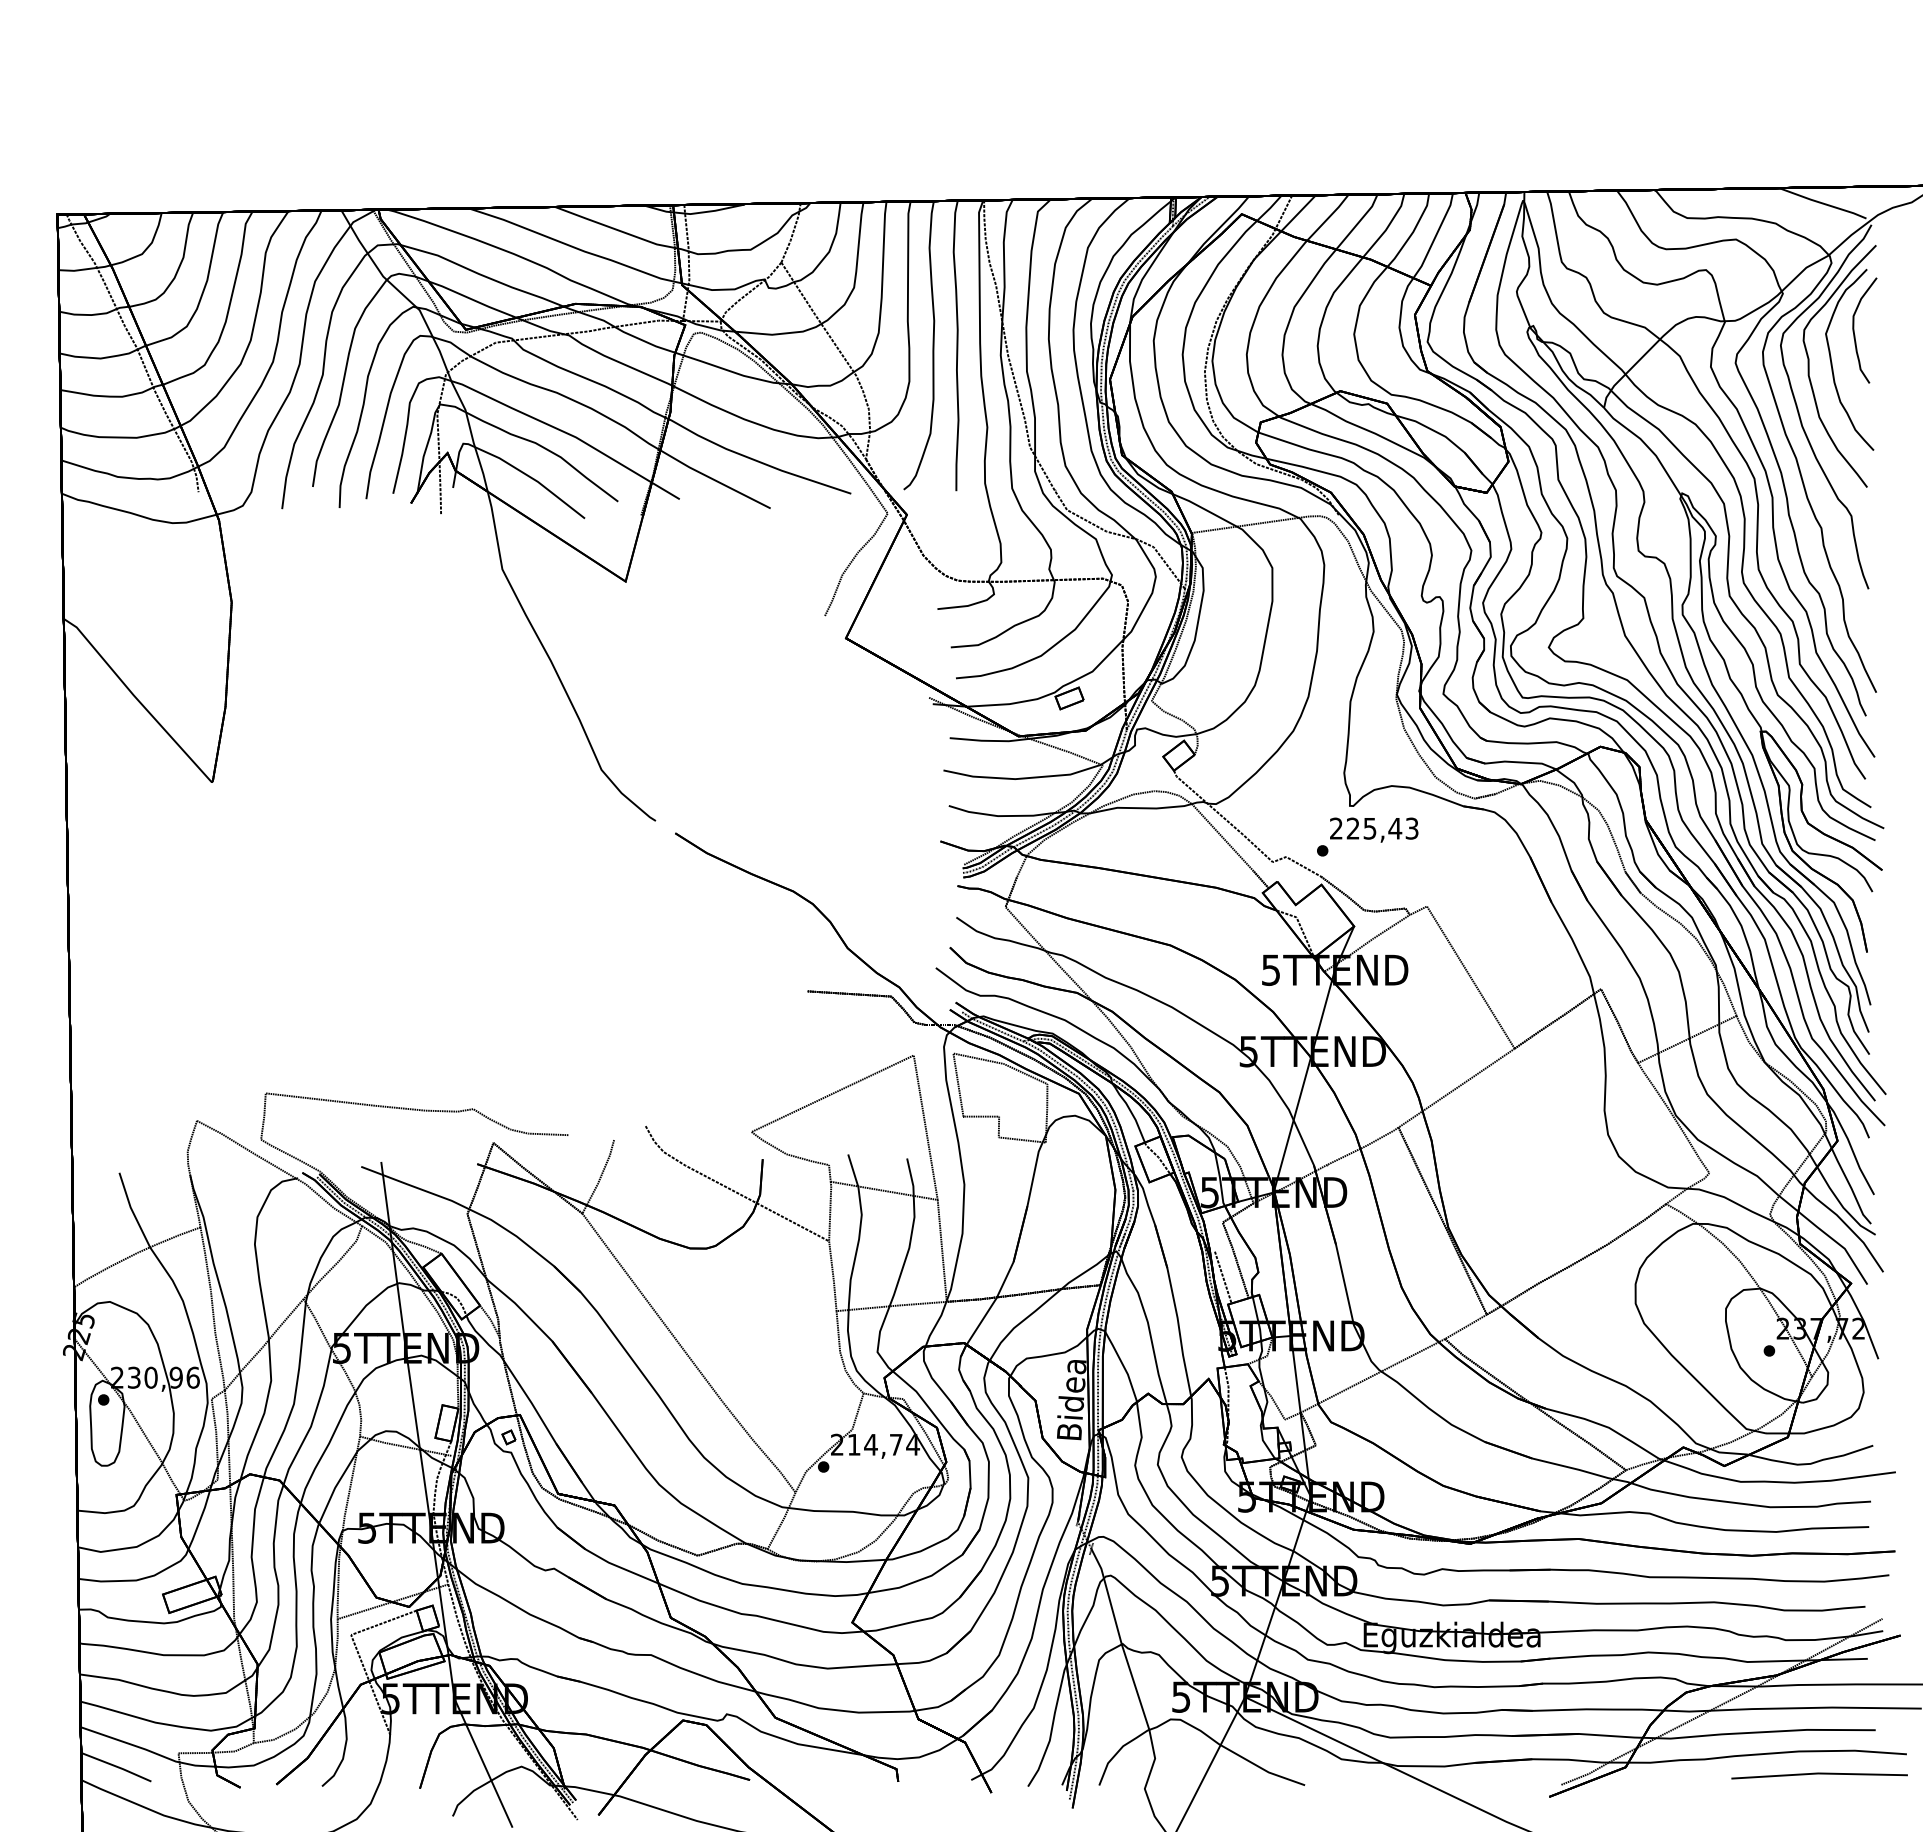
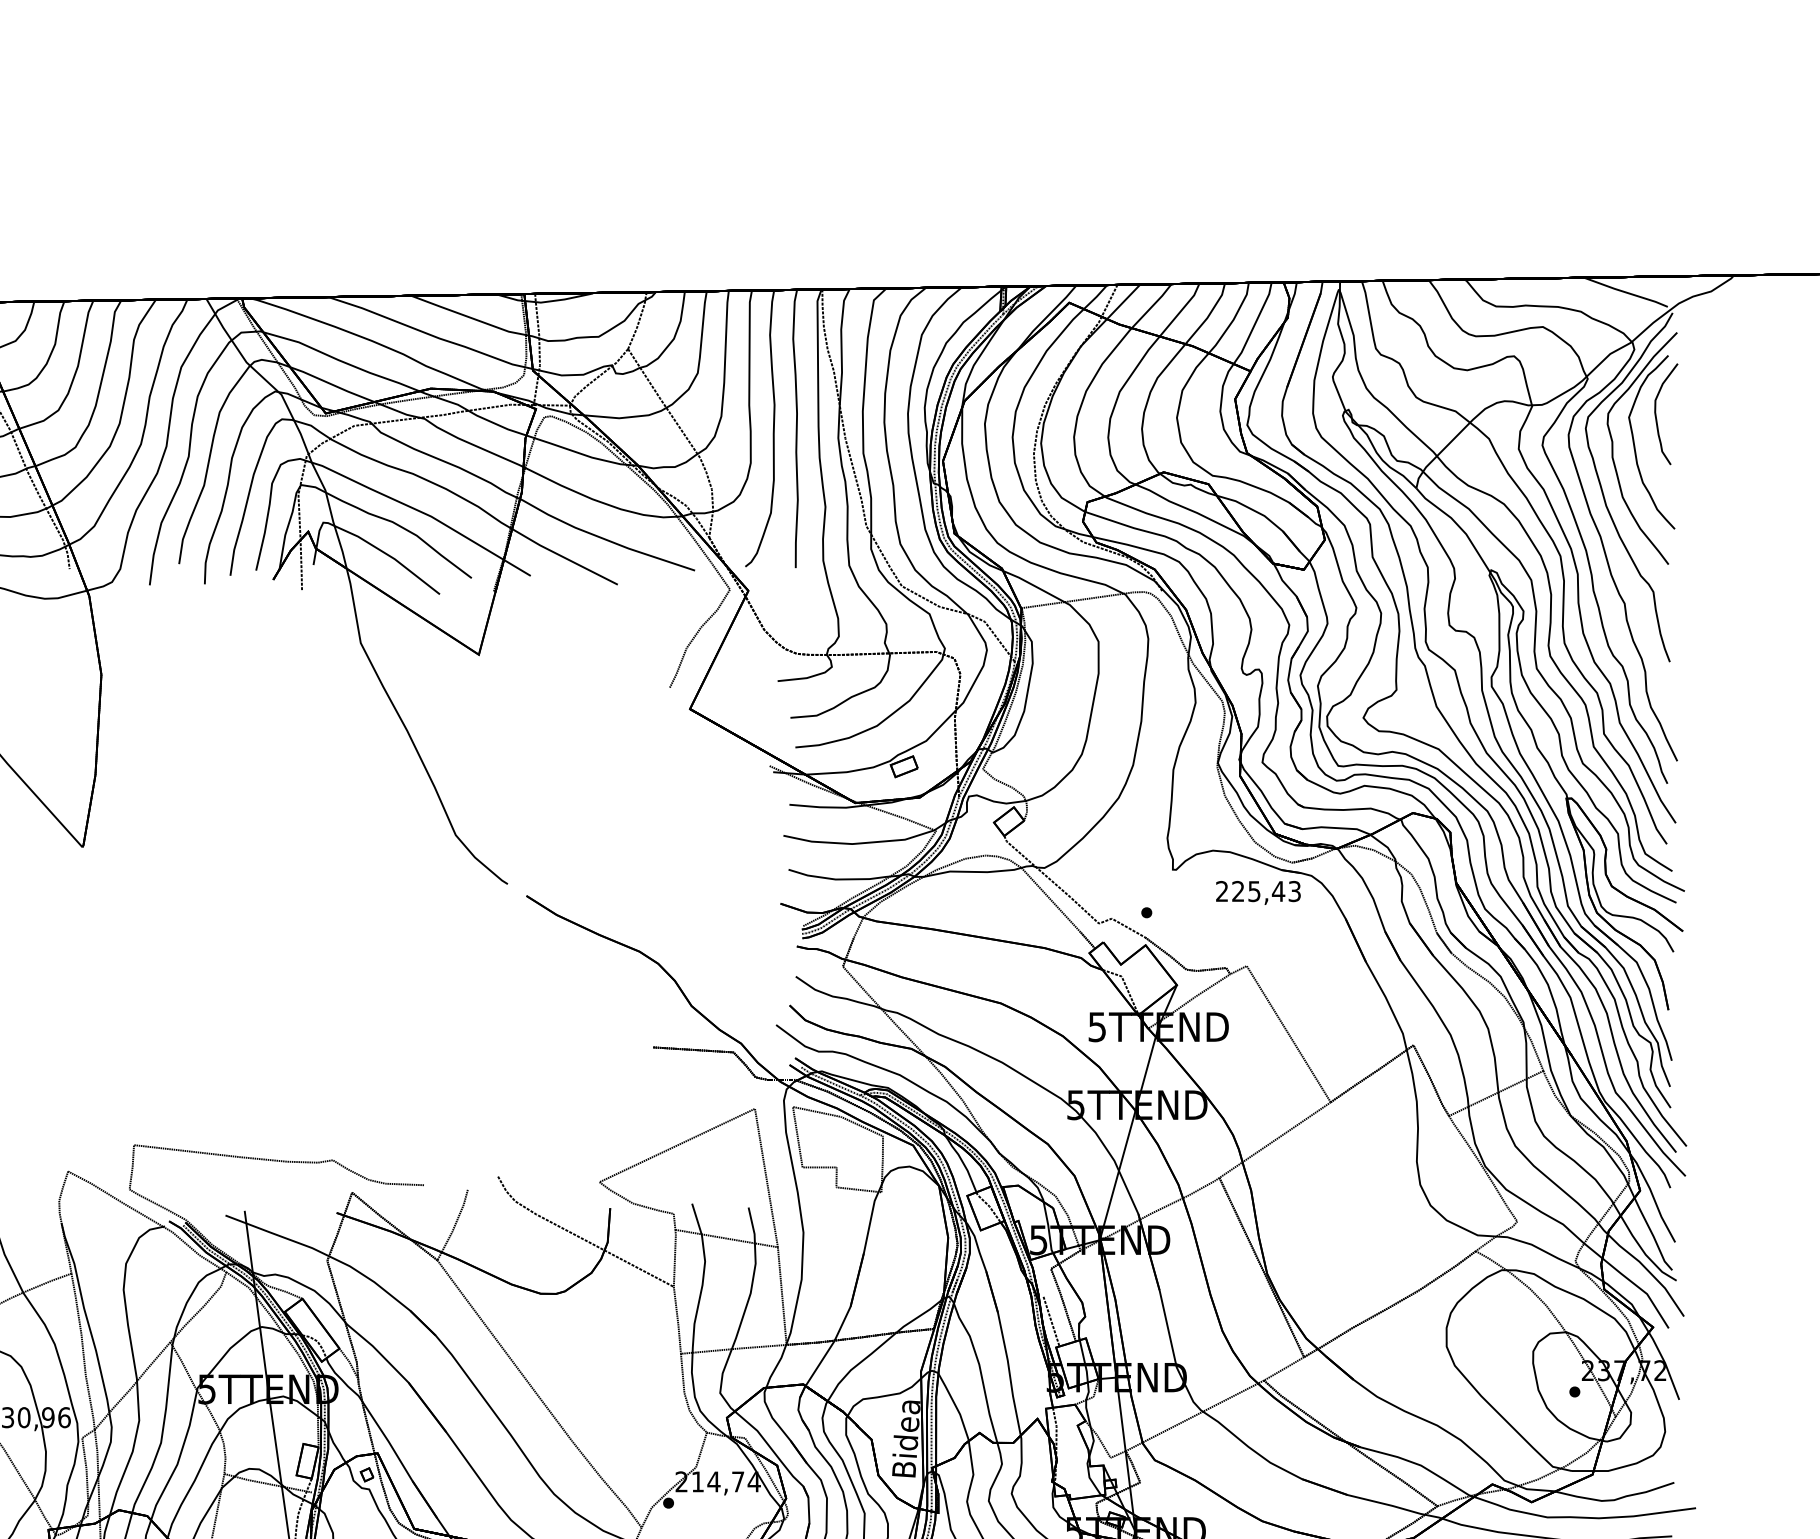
text: (1374, 829) -> (1258, 892), moved

